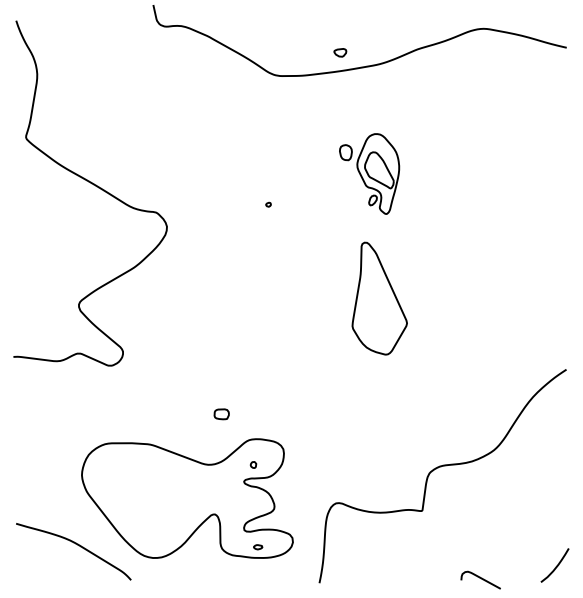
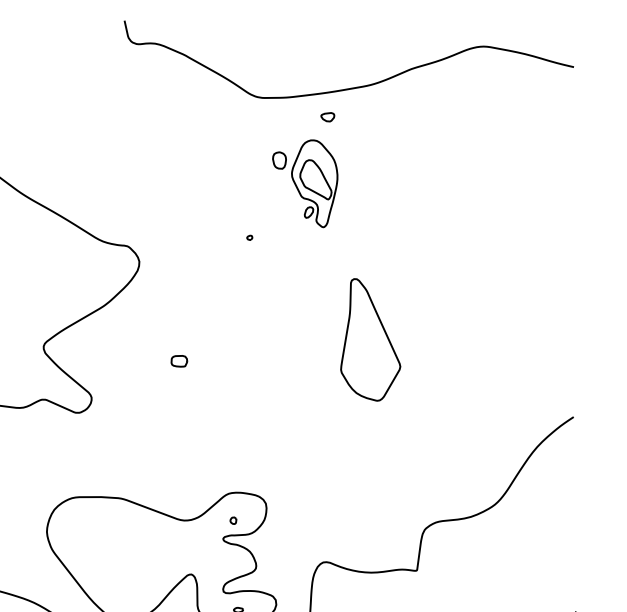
part: (340, 52) -> (328, 116), moved
part: (369, 173) -> (305, 183), moved
part: (221, 414) -> (179, 361), moved

